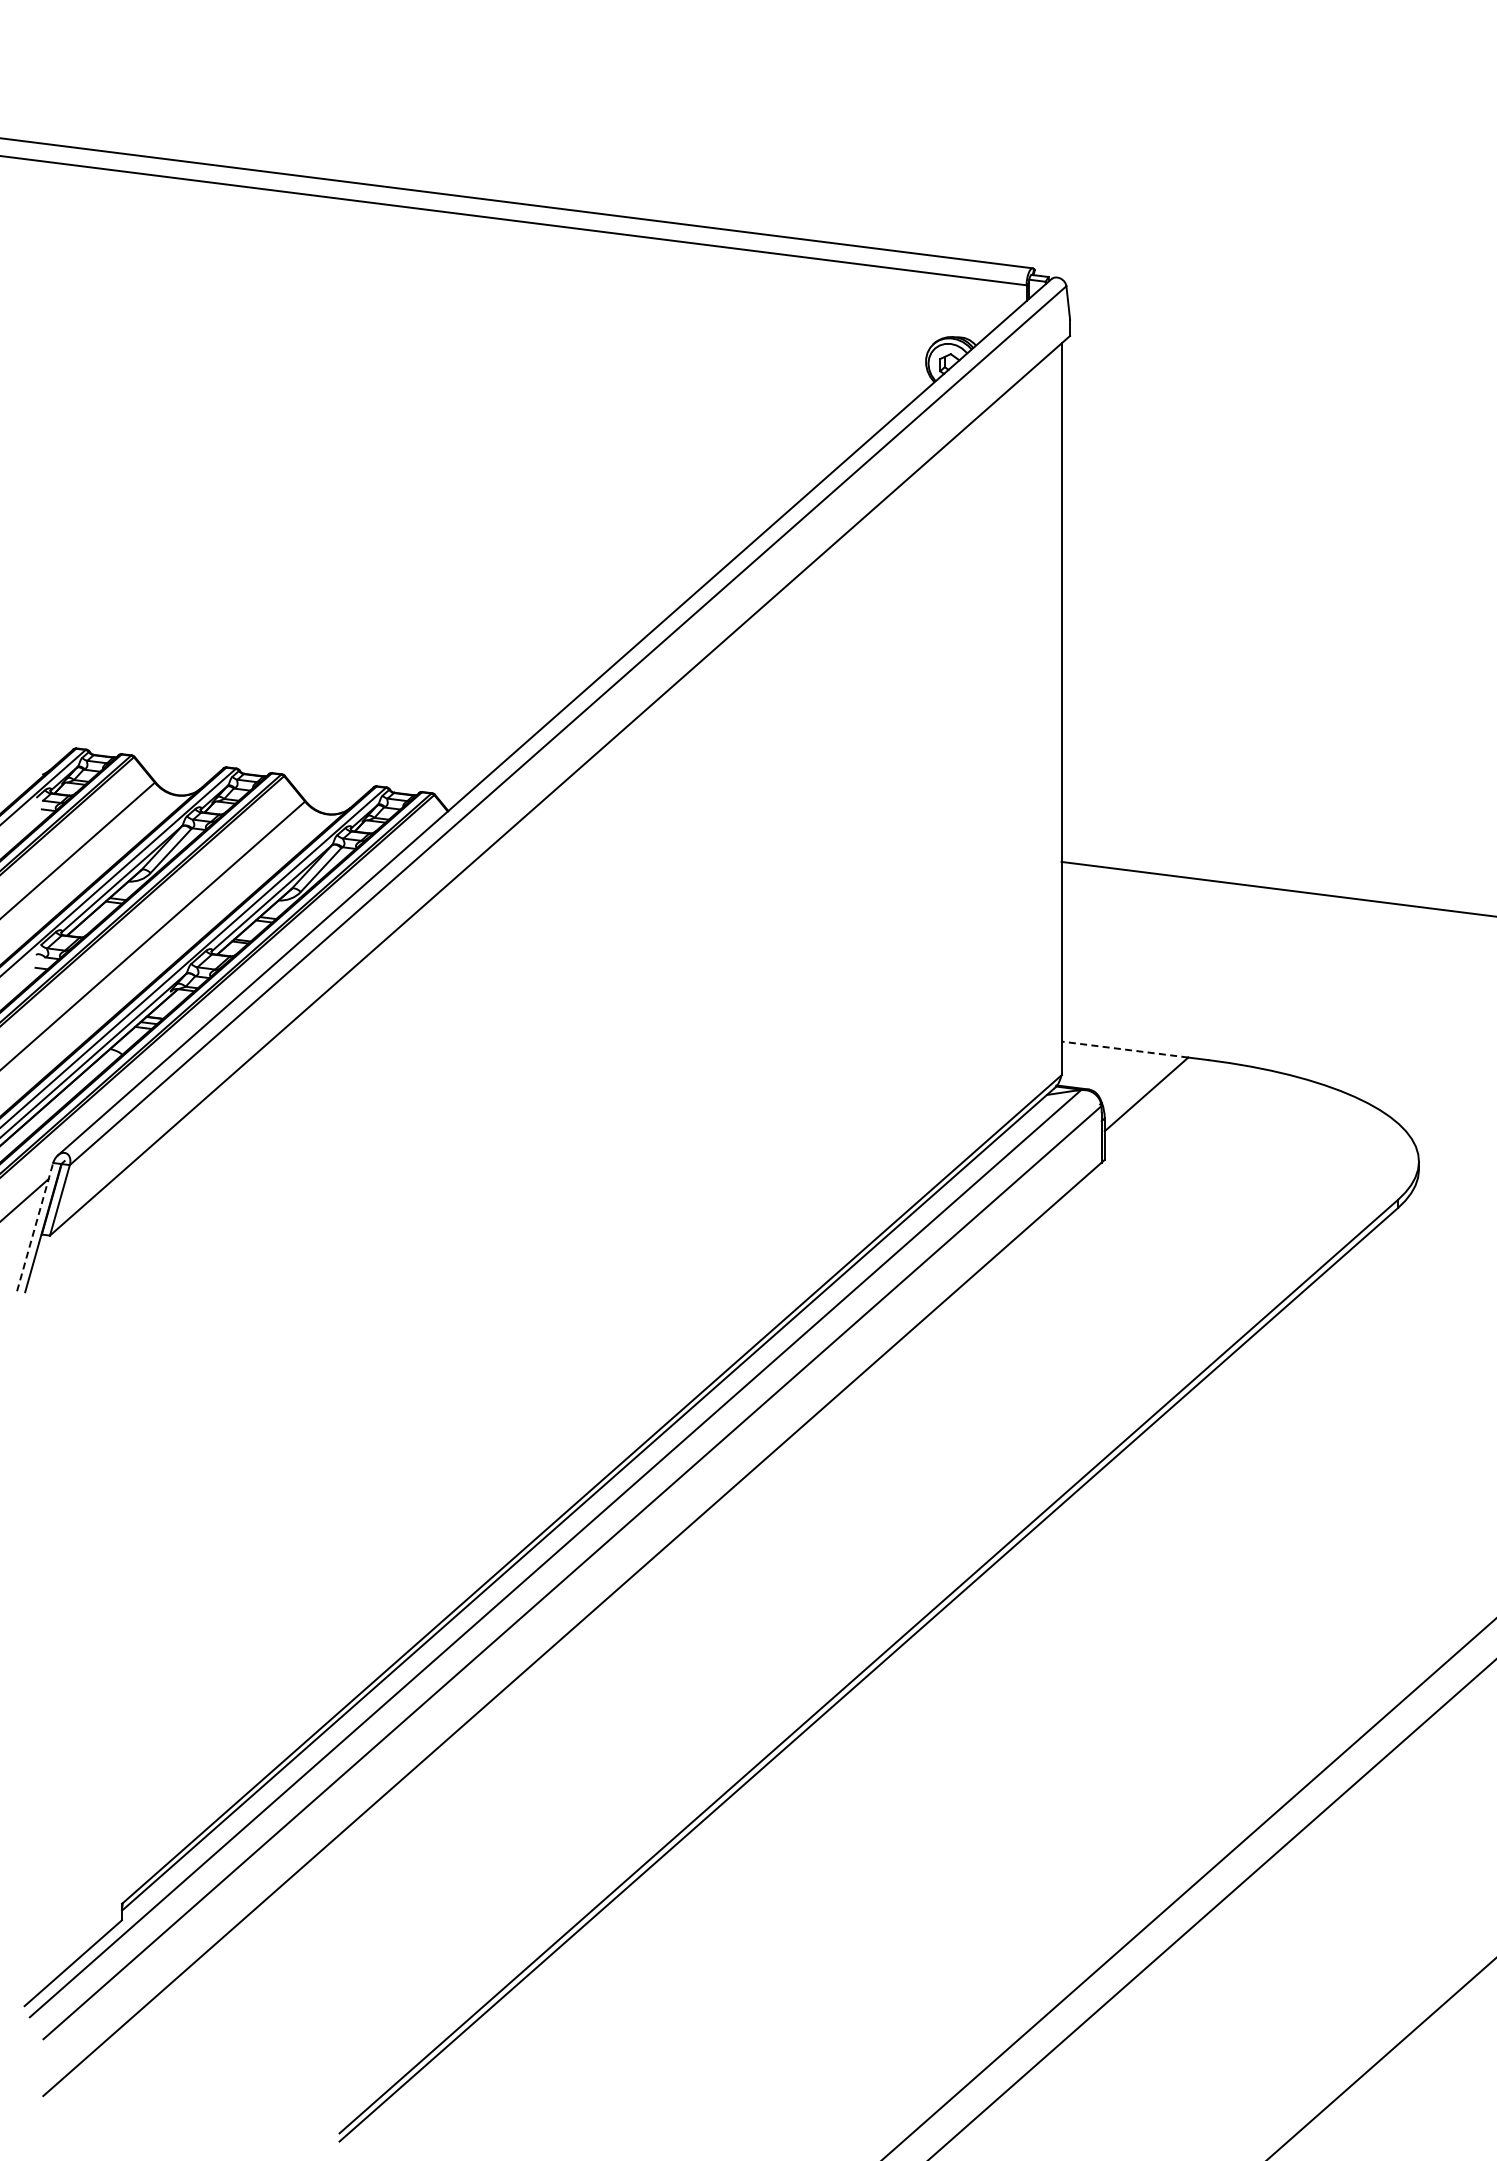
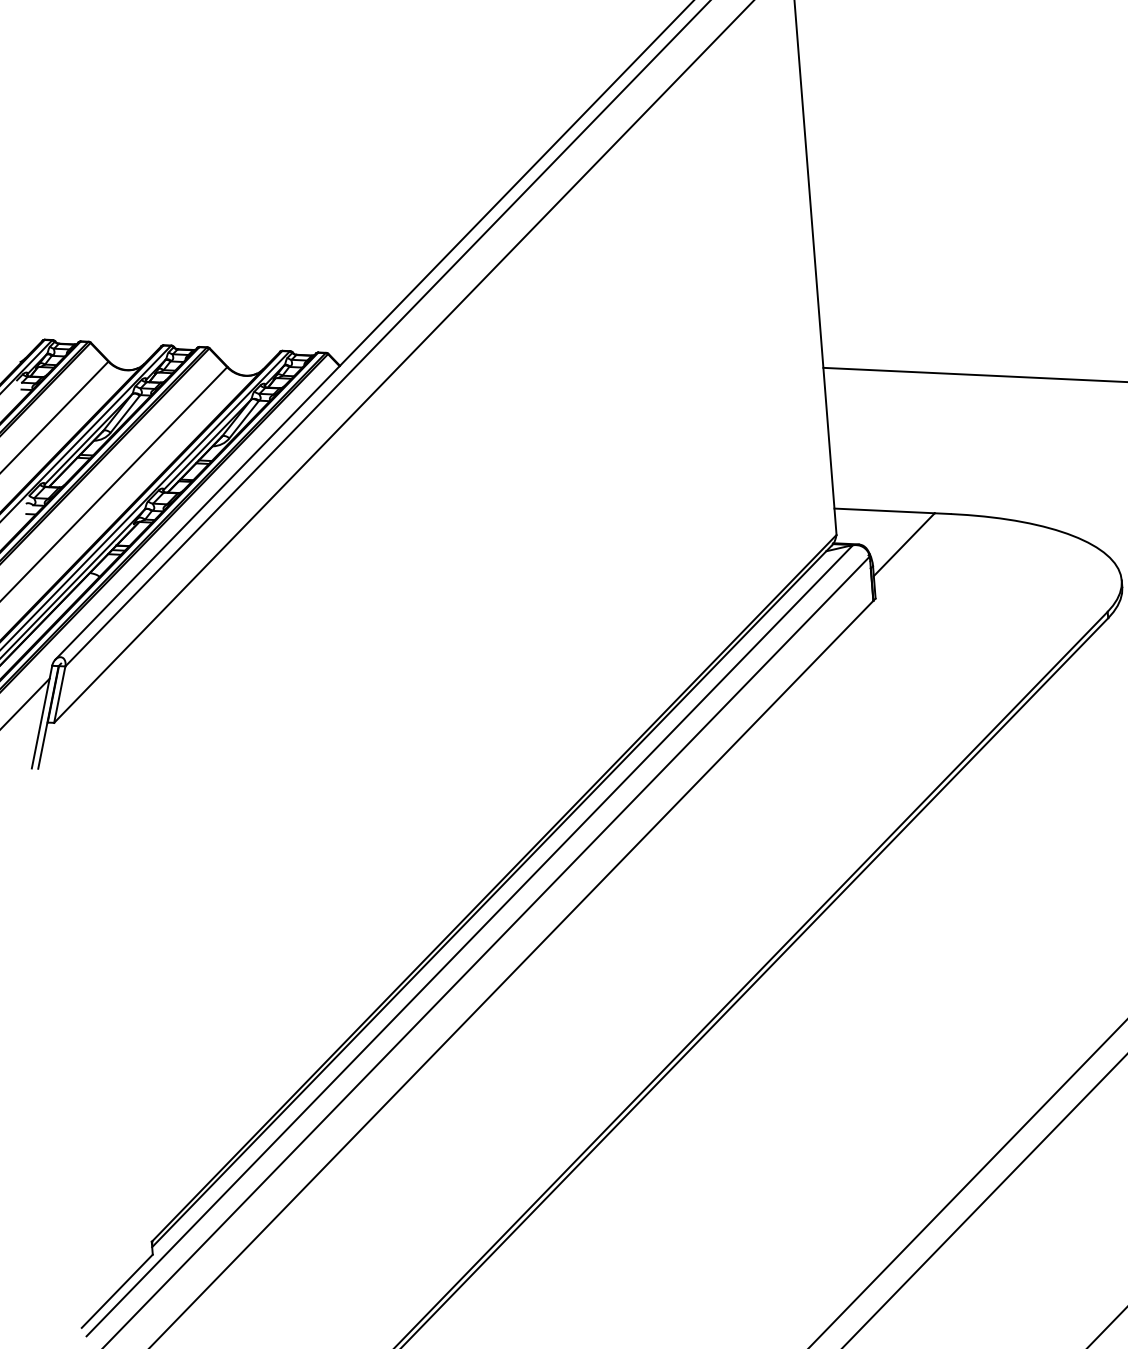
line: (1124, 1049) -> (884, 510), dashed -> solid
line: (35, 1227) -> (42, 717), dashed -> solid

